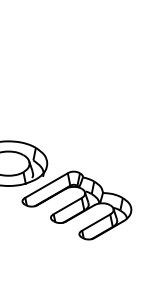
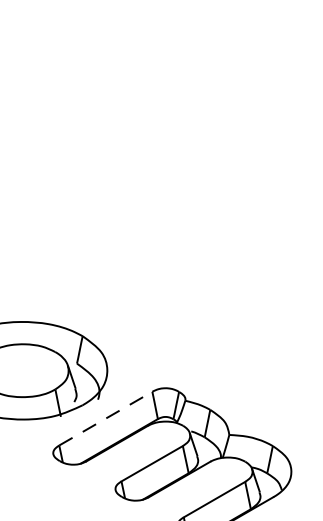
line: (46, 185) -> (105, 418), solid -> dashed

